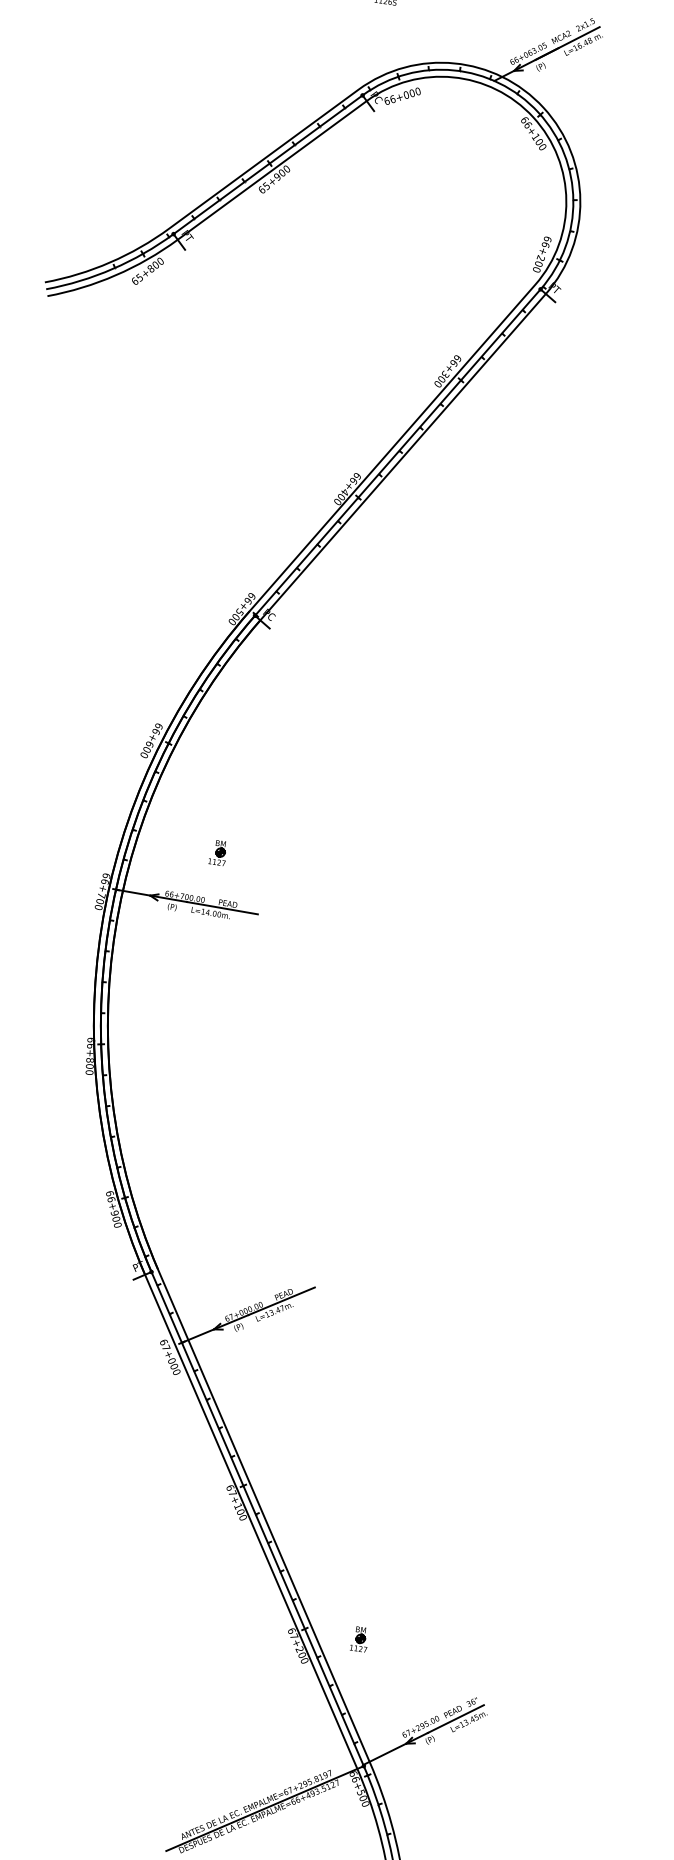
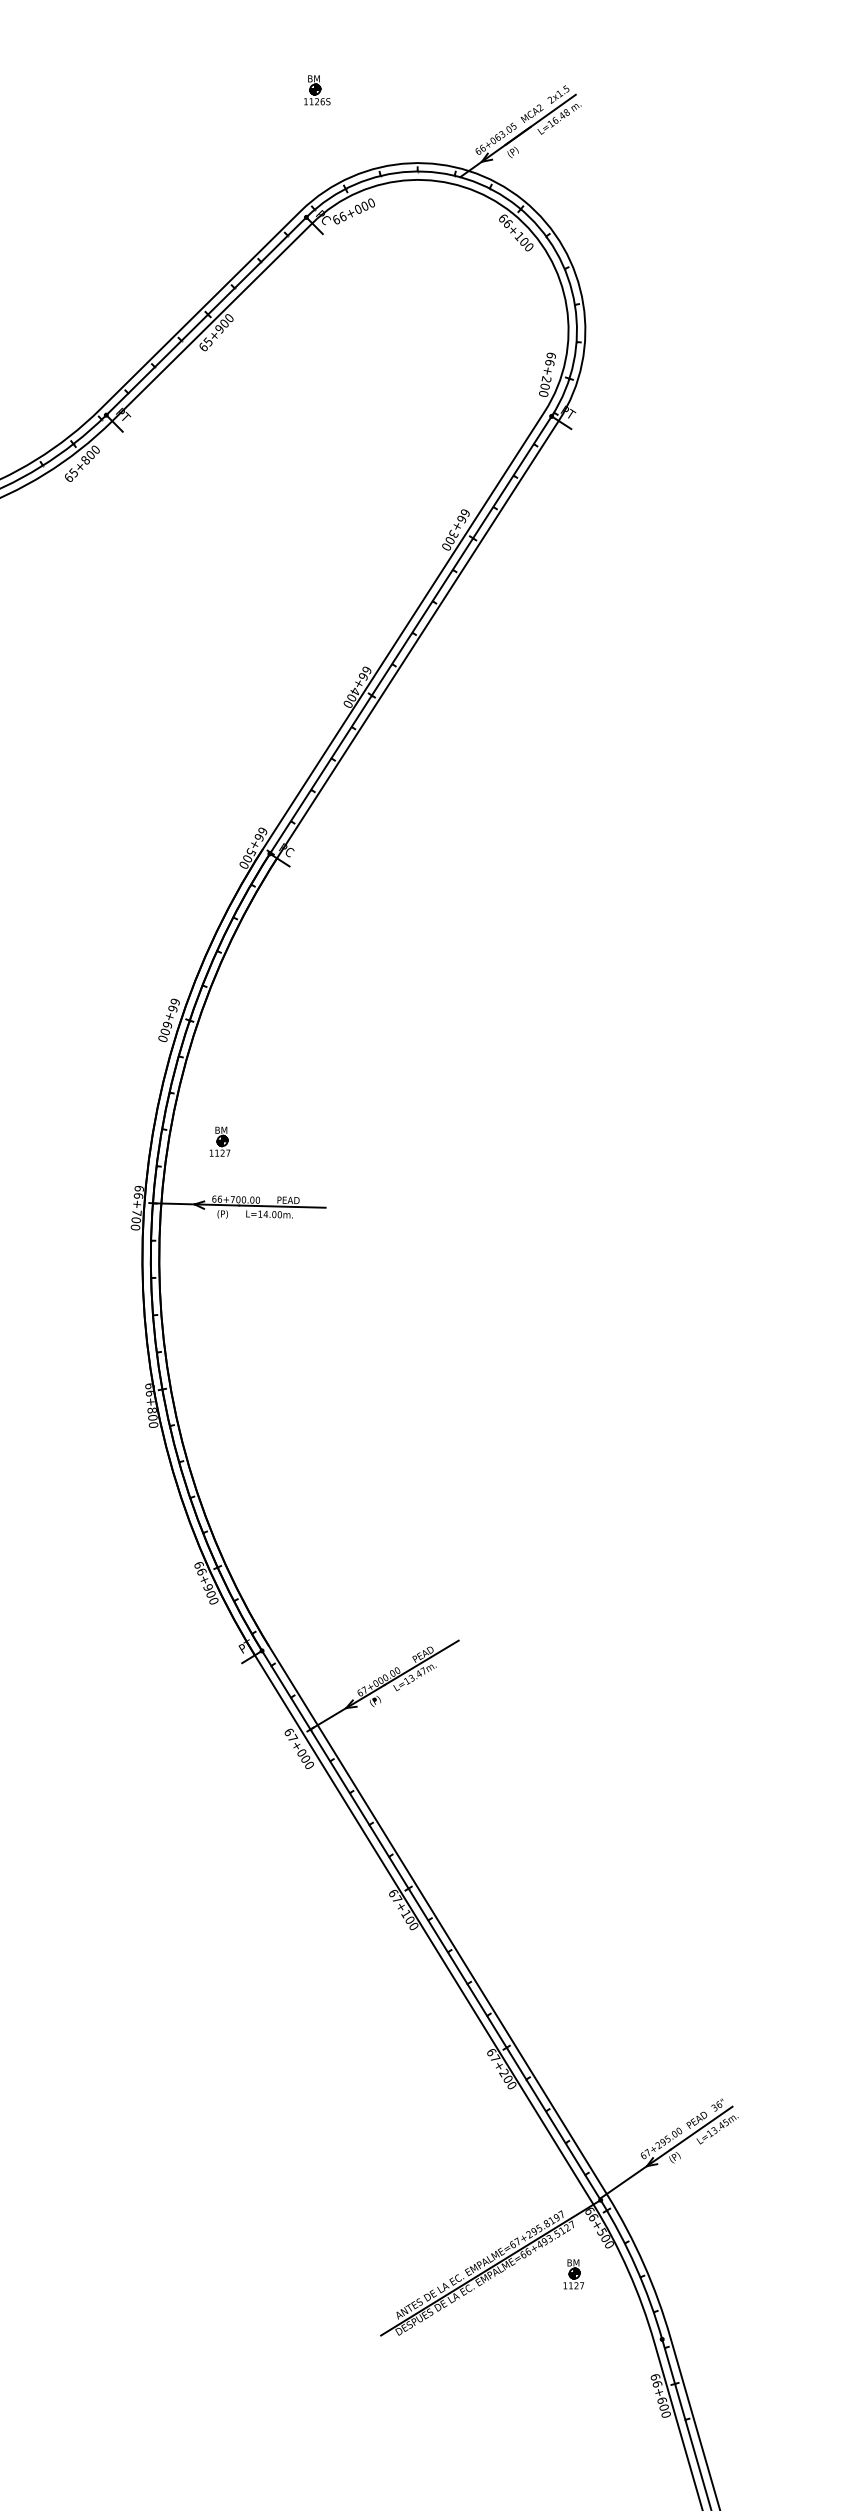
part: (218, 852) -> (219, 1141), moved
part: (359, 1639) -> (573, 2274), moved

